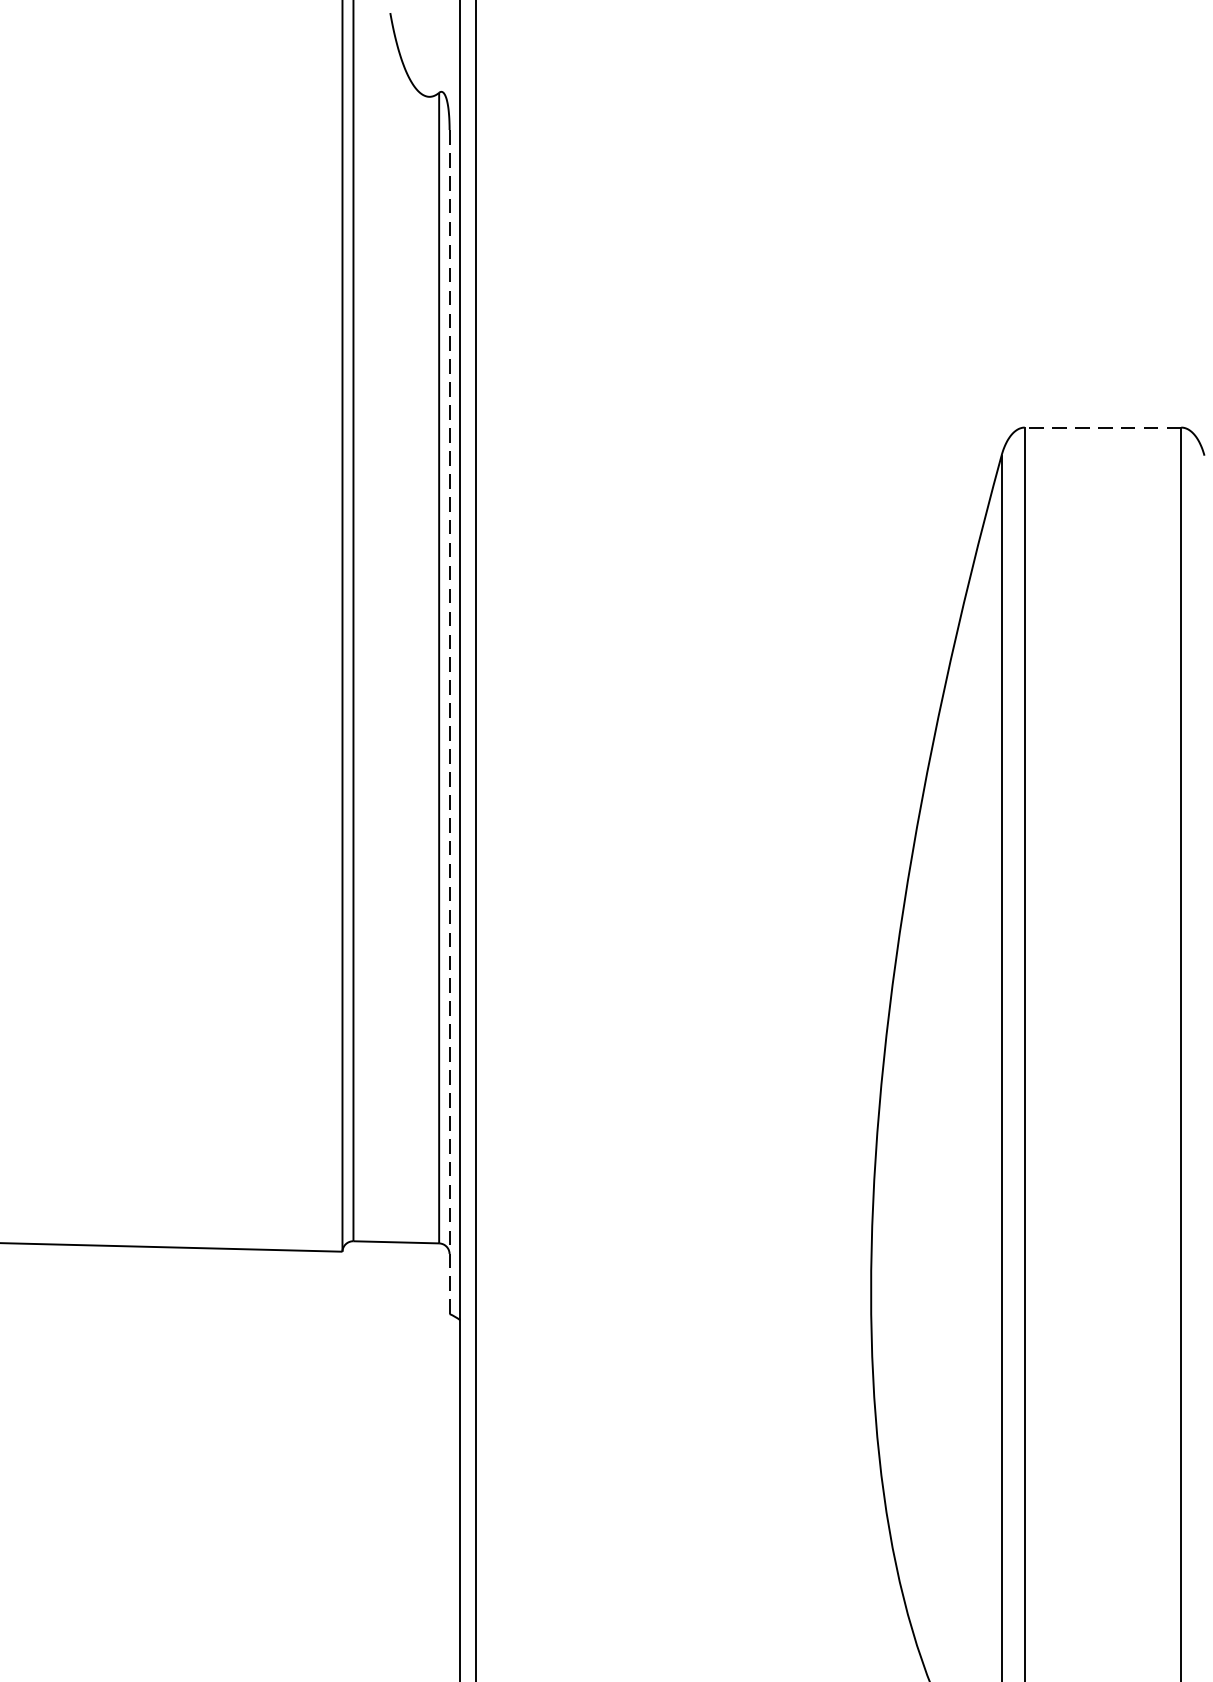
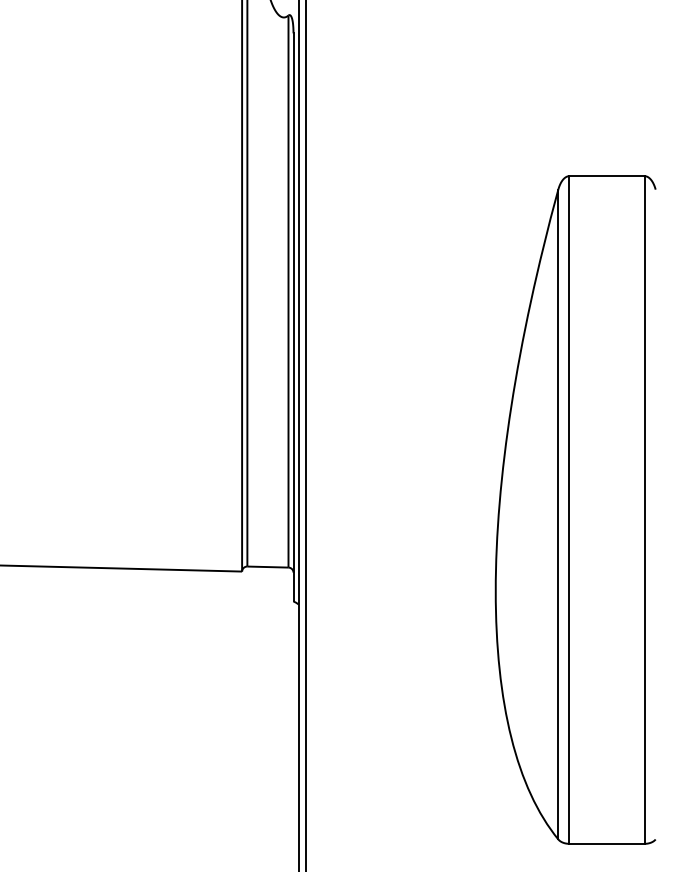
line: (1104, 428) -> (607, 176), dashed -> solid
line: (449, 720) -> (293, 316), dashed -> solid

